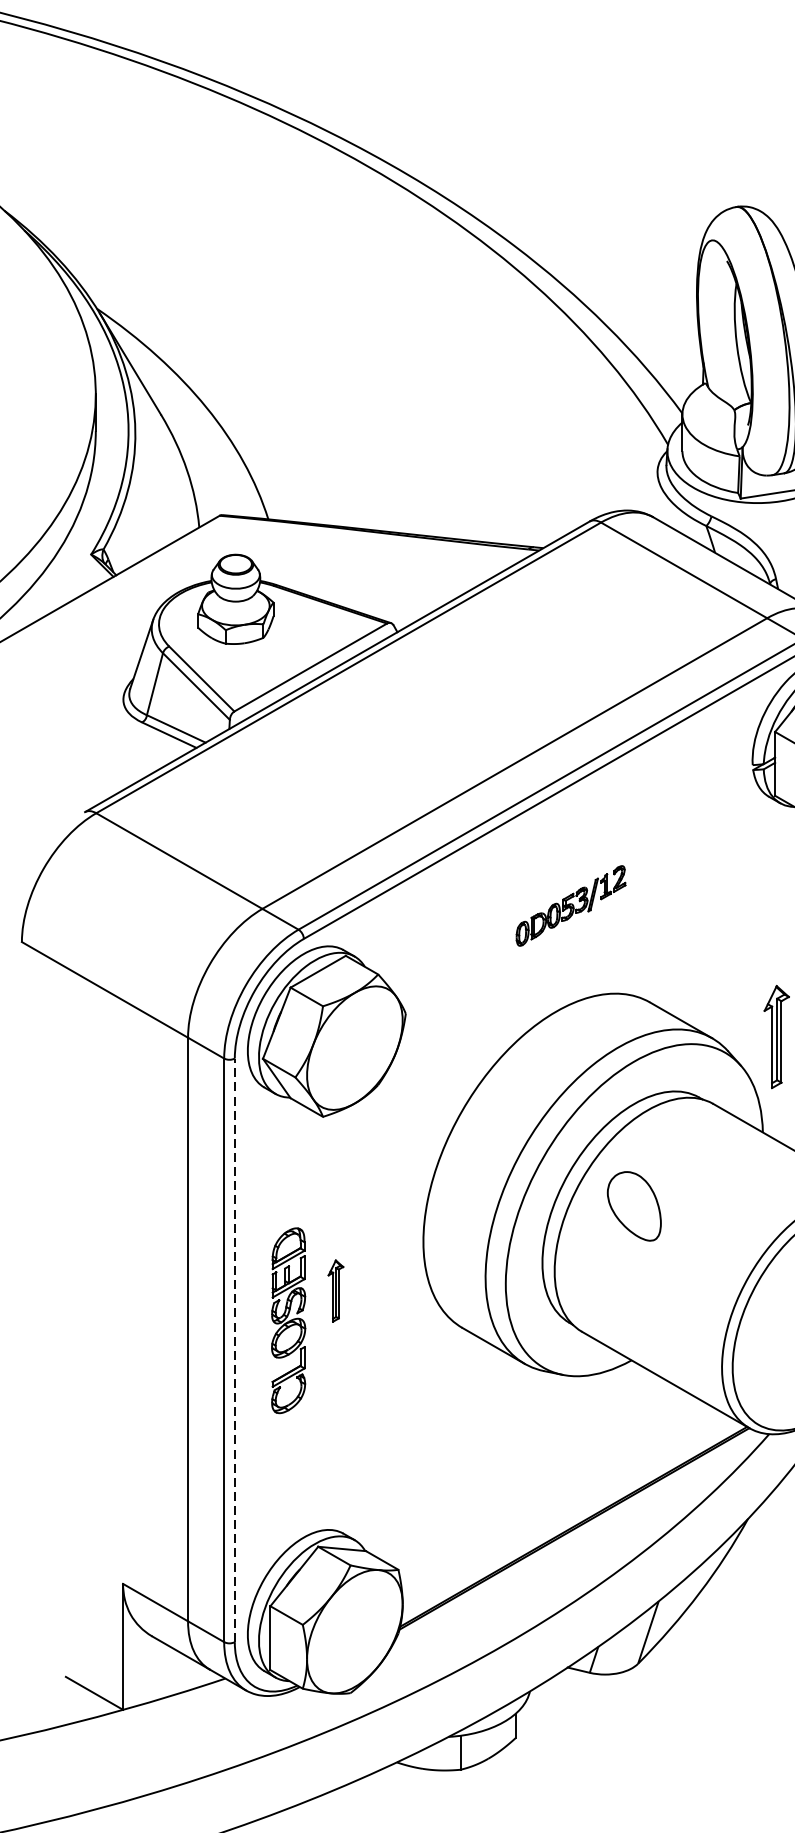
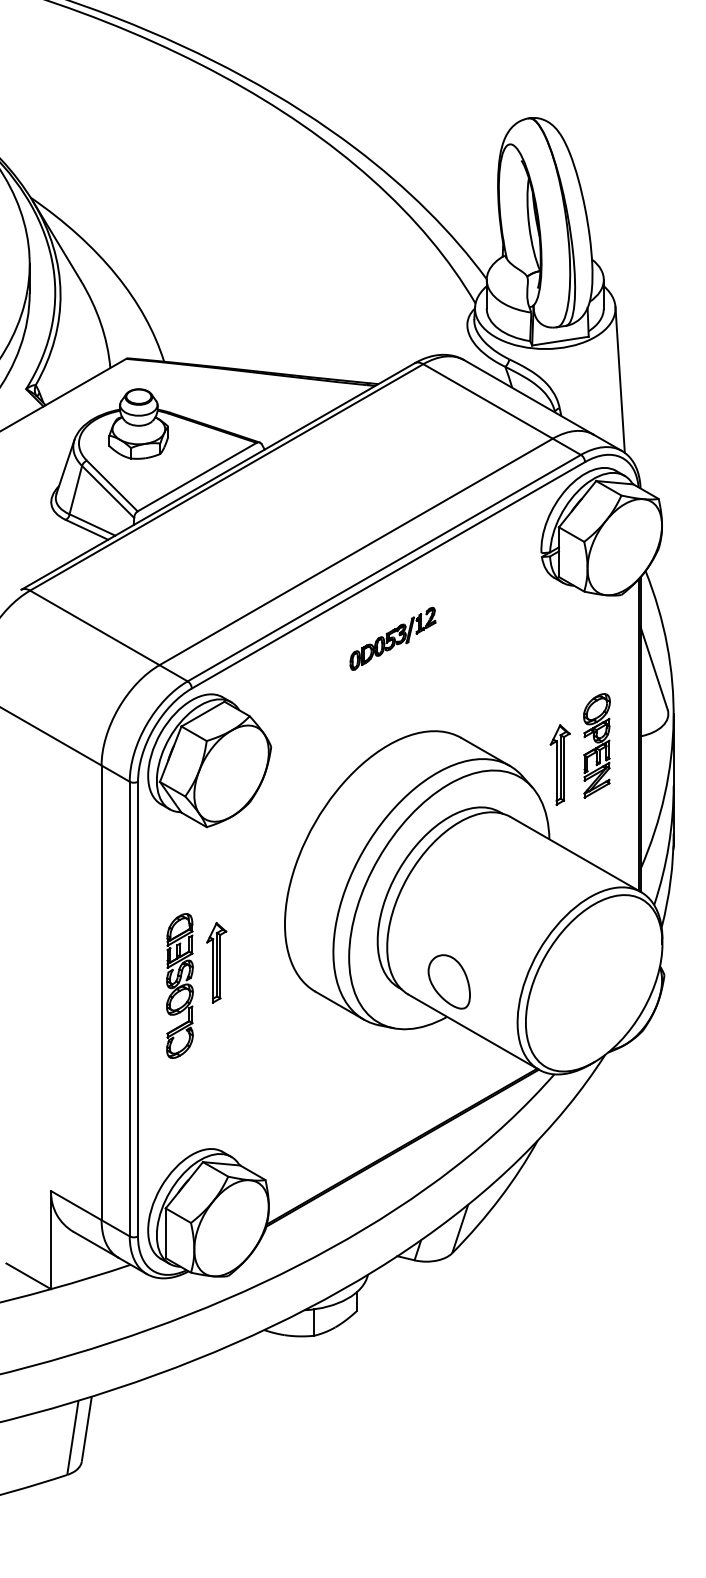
part: (570, 905) -> (392, 638), moved
part: (633, 1205) -> (448, 981), moved
part: (335, 1290) -> (216, 962), size x1.67
line: (235, 1349) -> (138, 1008), dashed -> solid

